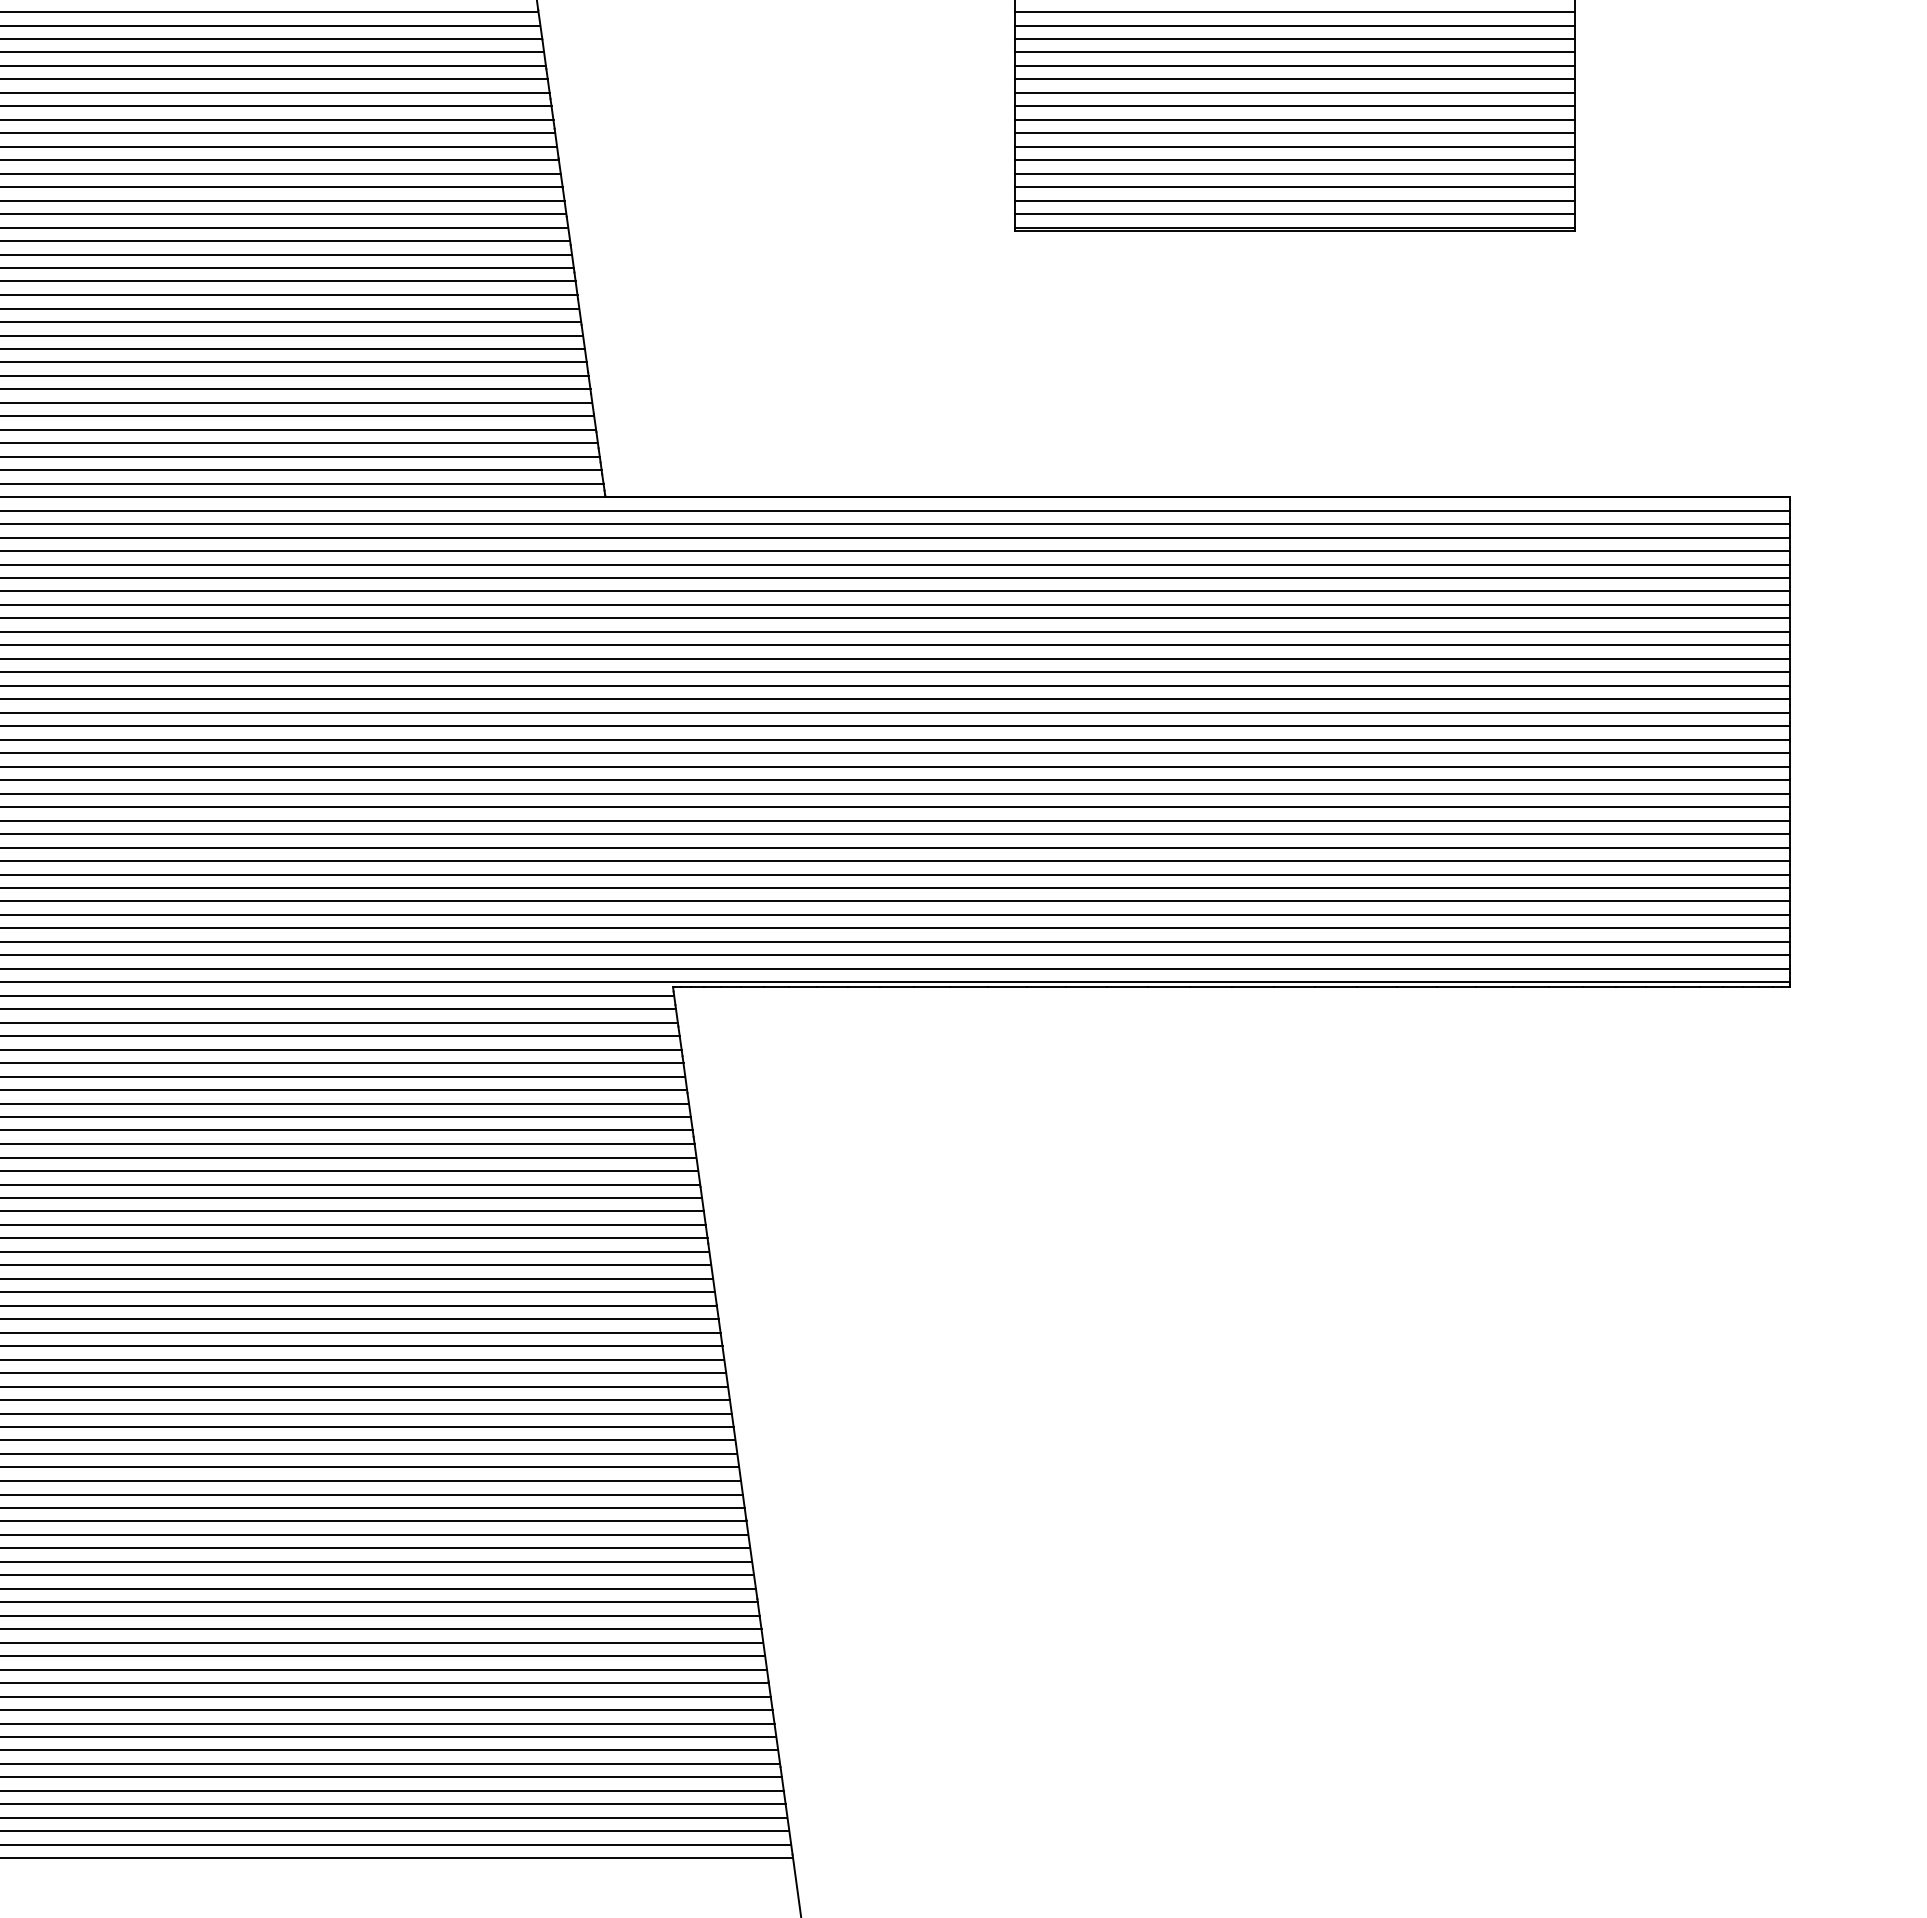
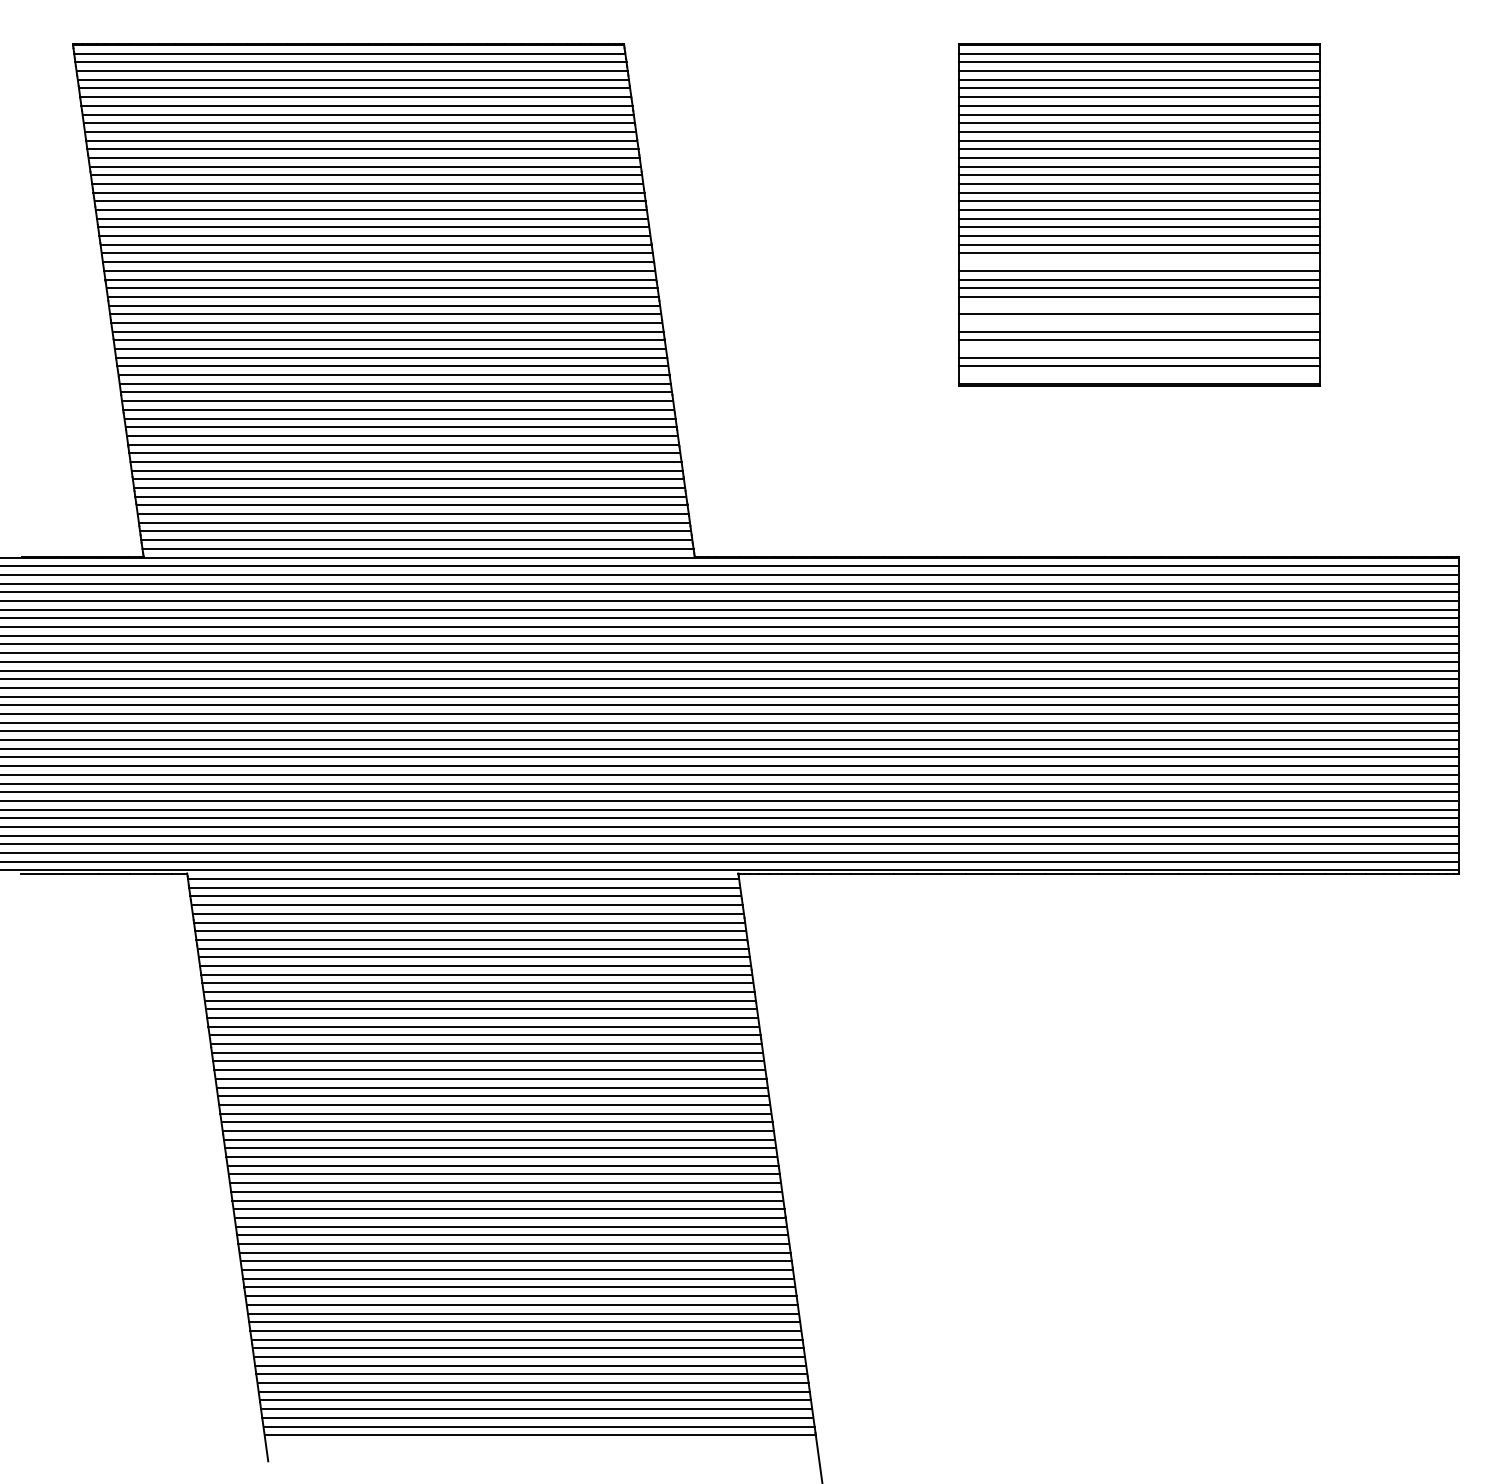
line: (1293, 39) -> (1138, 262), removed
line: (1293, 106) -> (1138, 305), removed
line: (1293, 134) -> (1138, 323), removed
line: (1293, 174) -> (1138, 349), removed
line: (1293, 214) -> (1138, 375), removed

